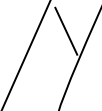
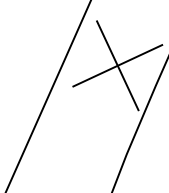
line: (65, 31) -> (116, 66), added

